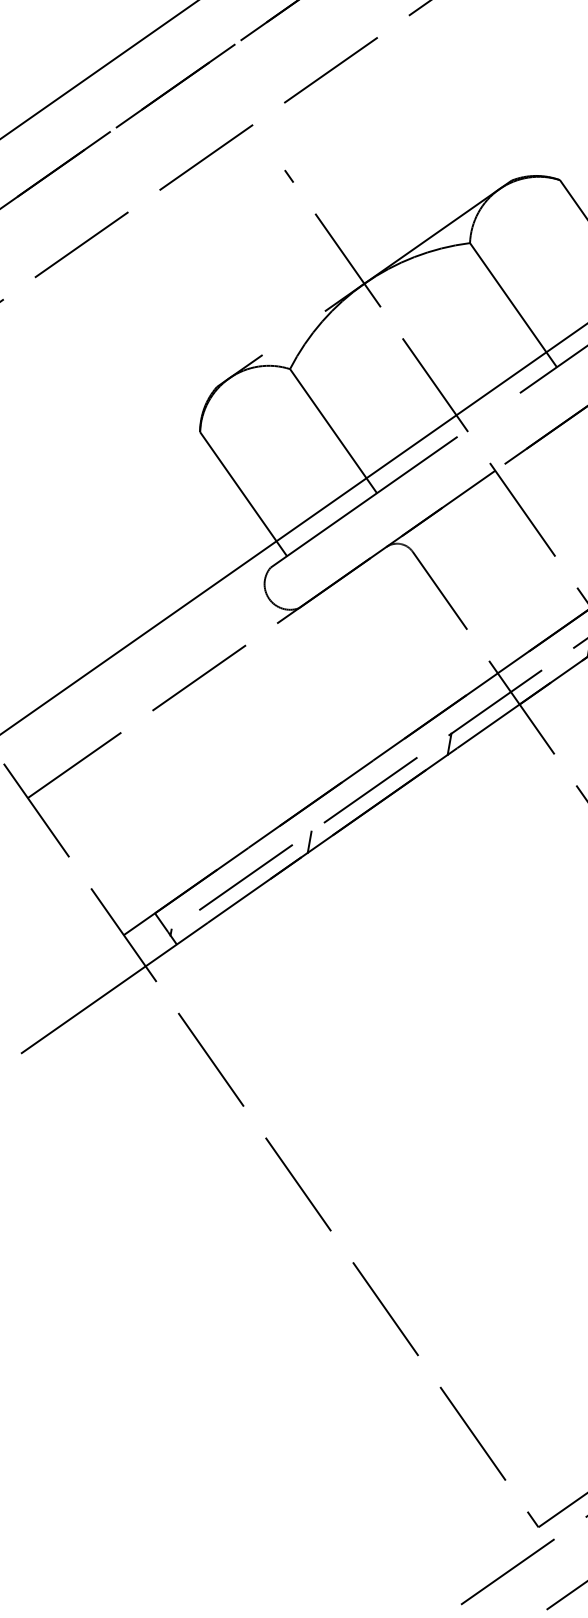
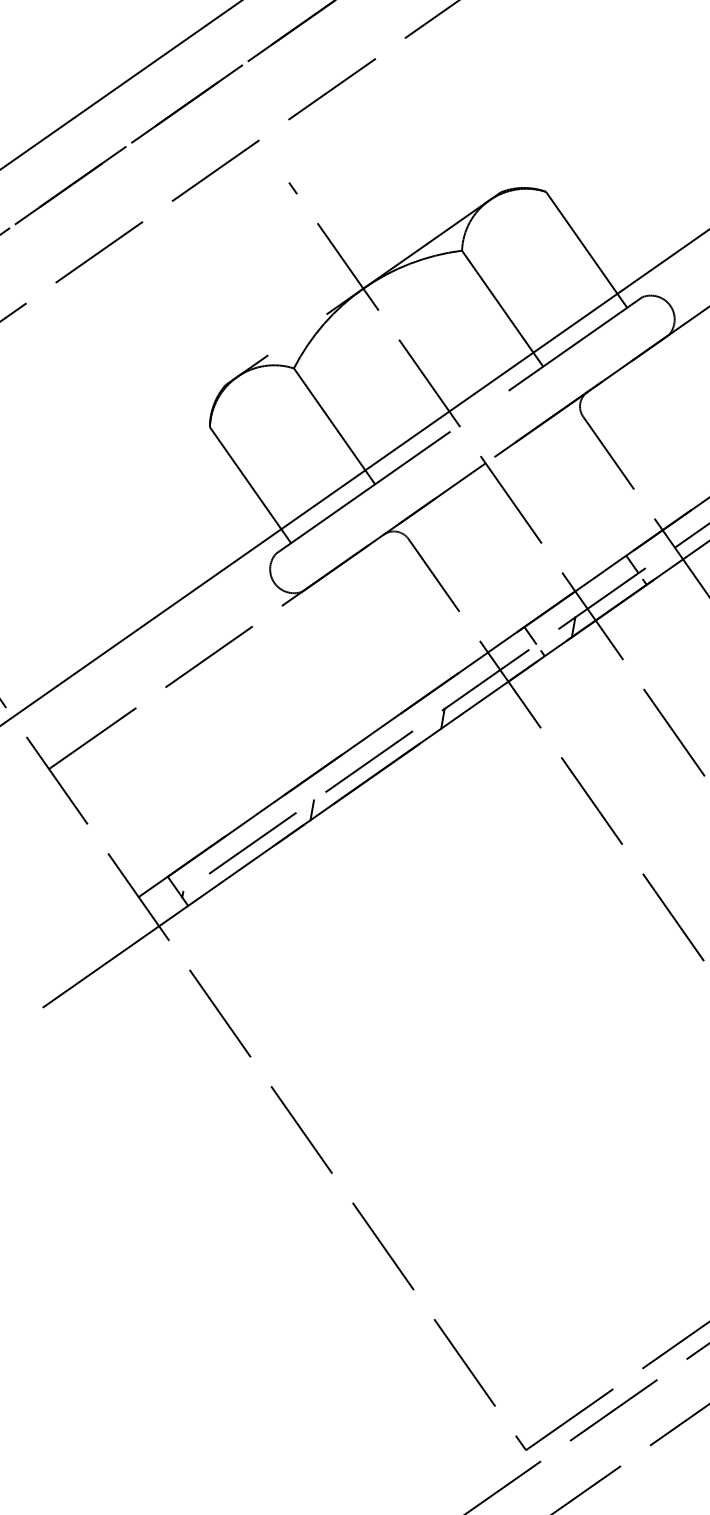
line: (547, 661) -> (534, 641), added

